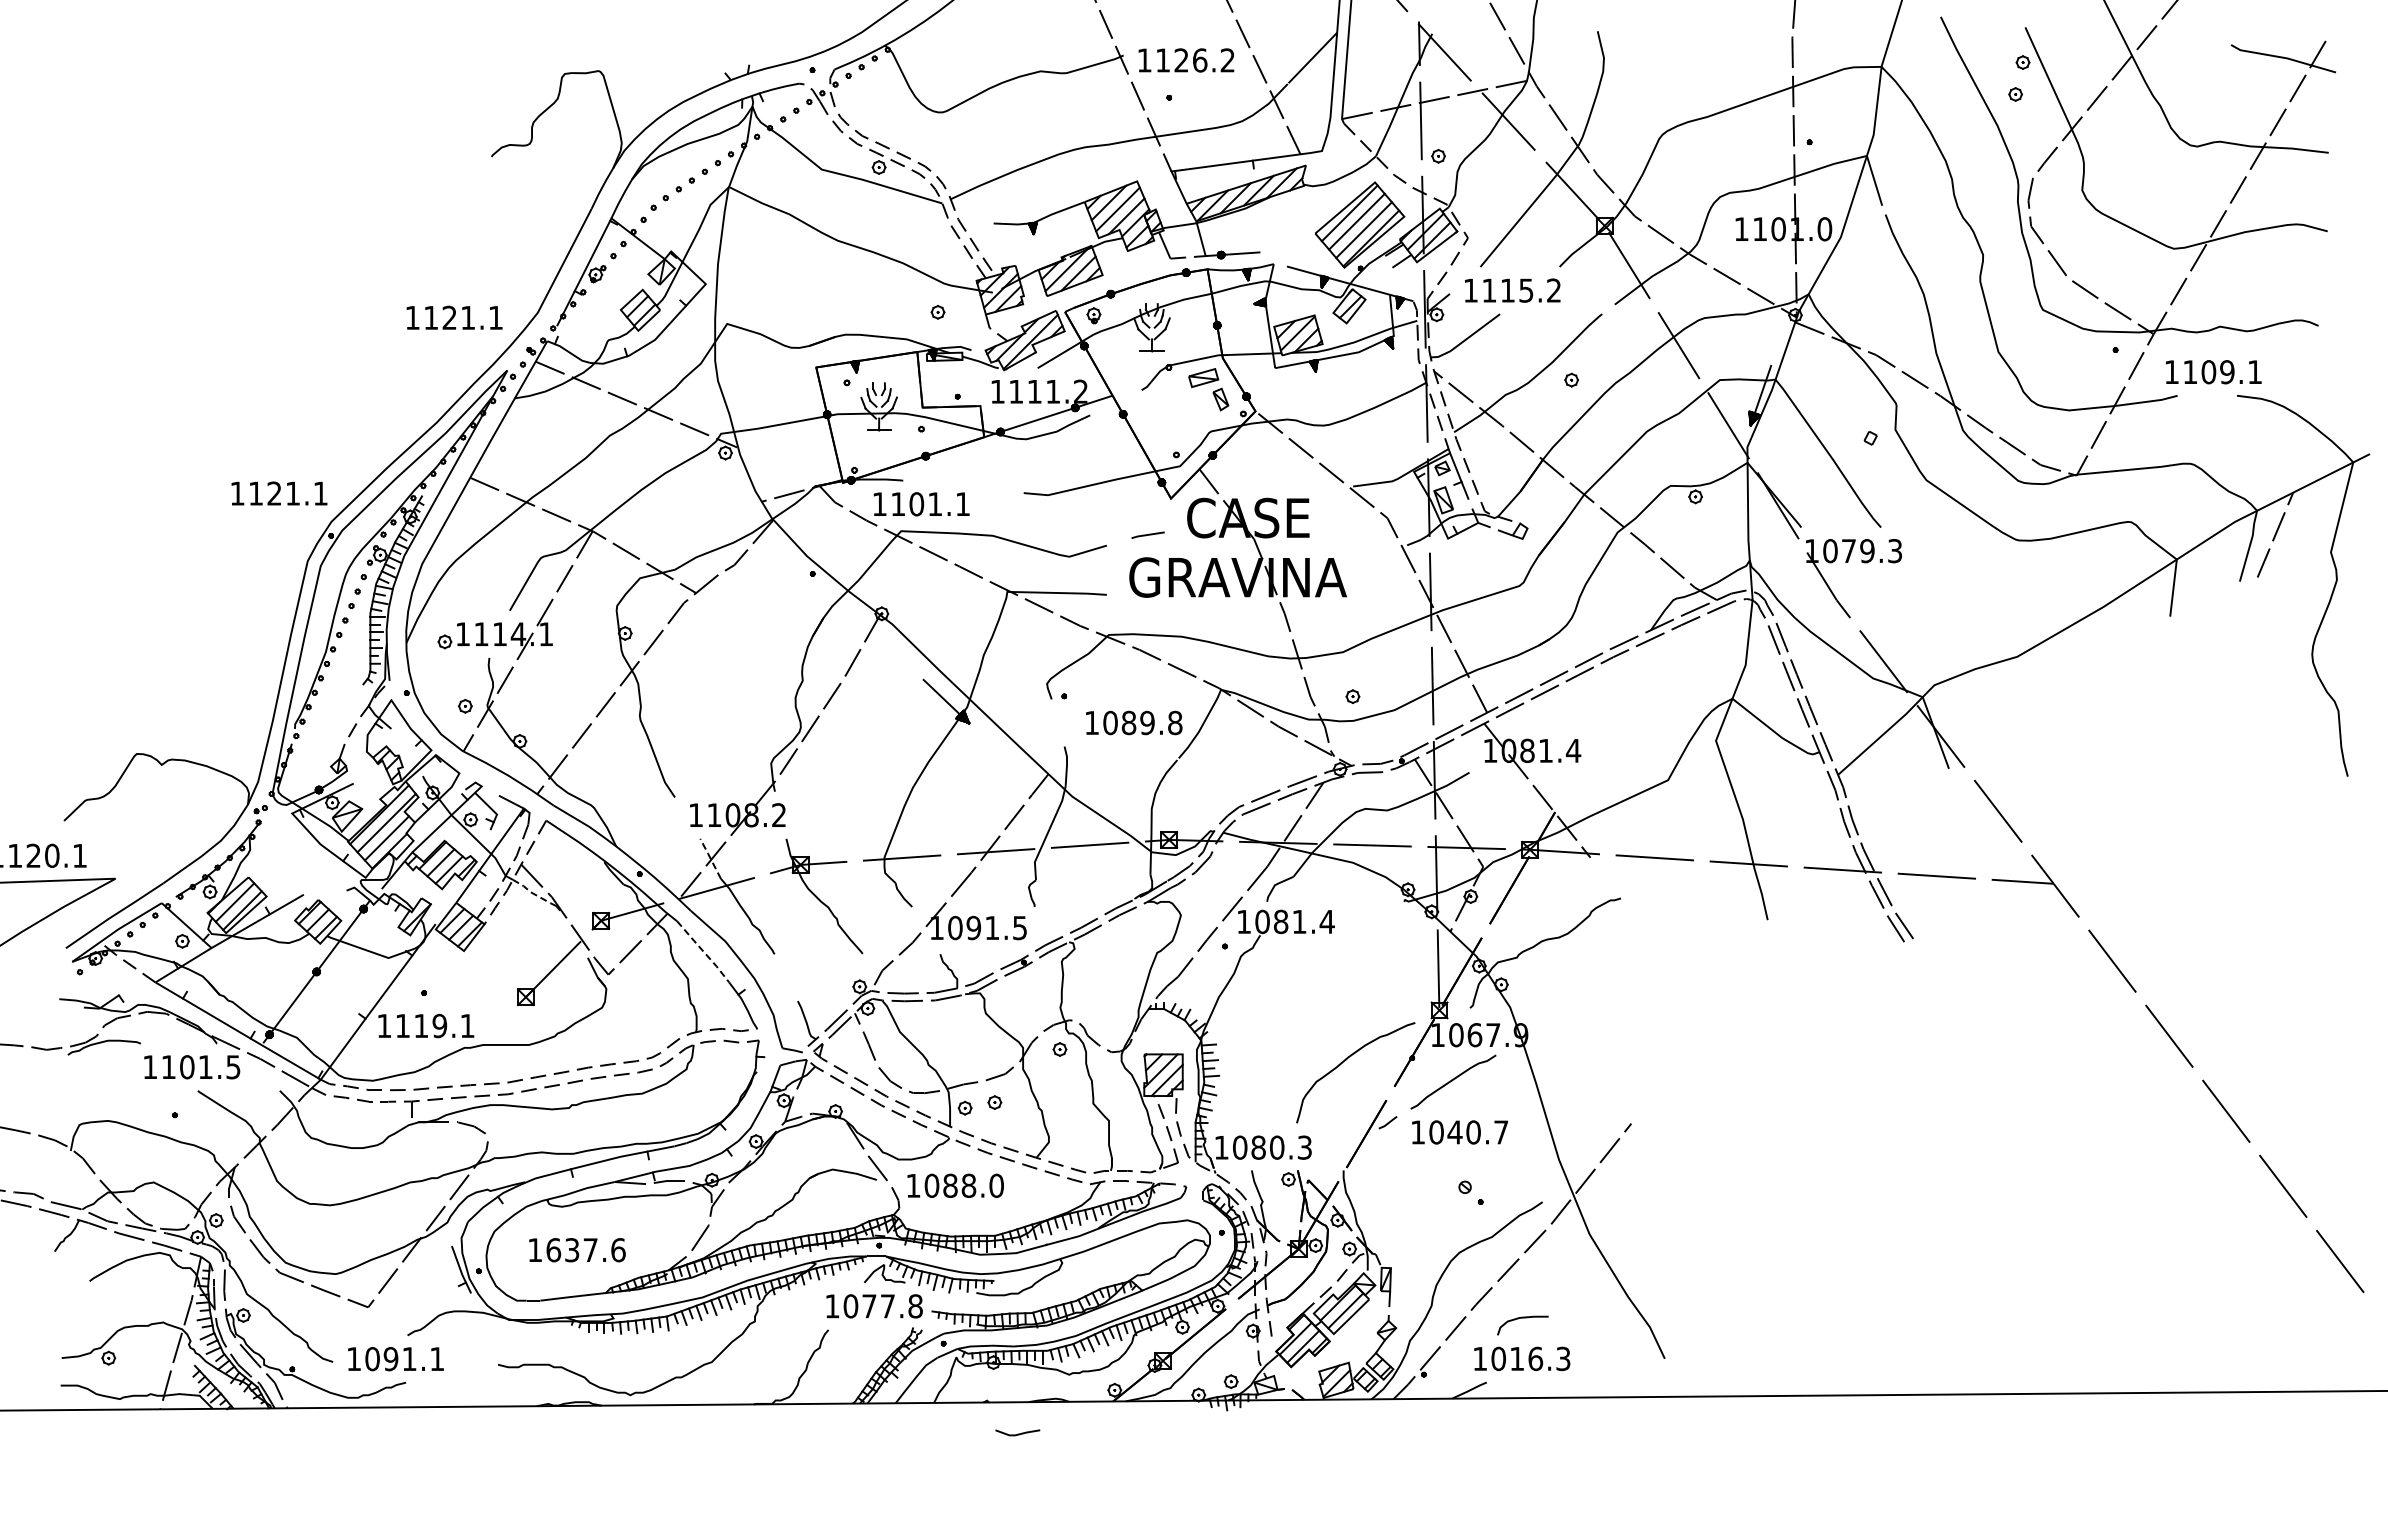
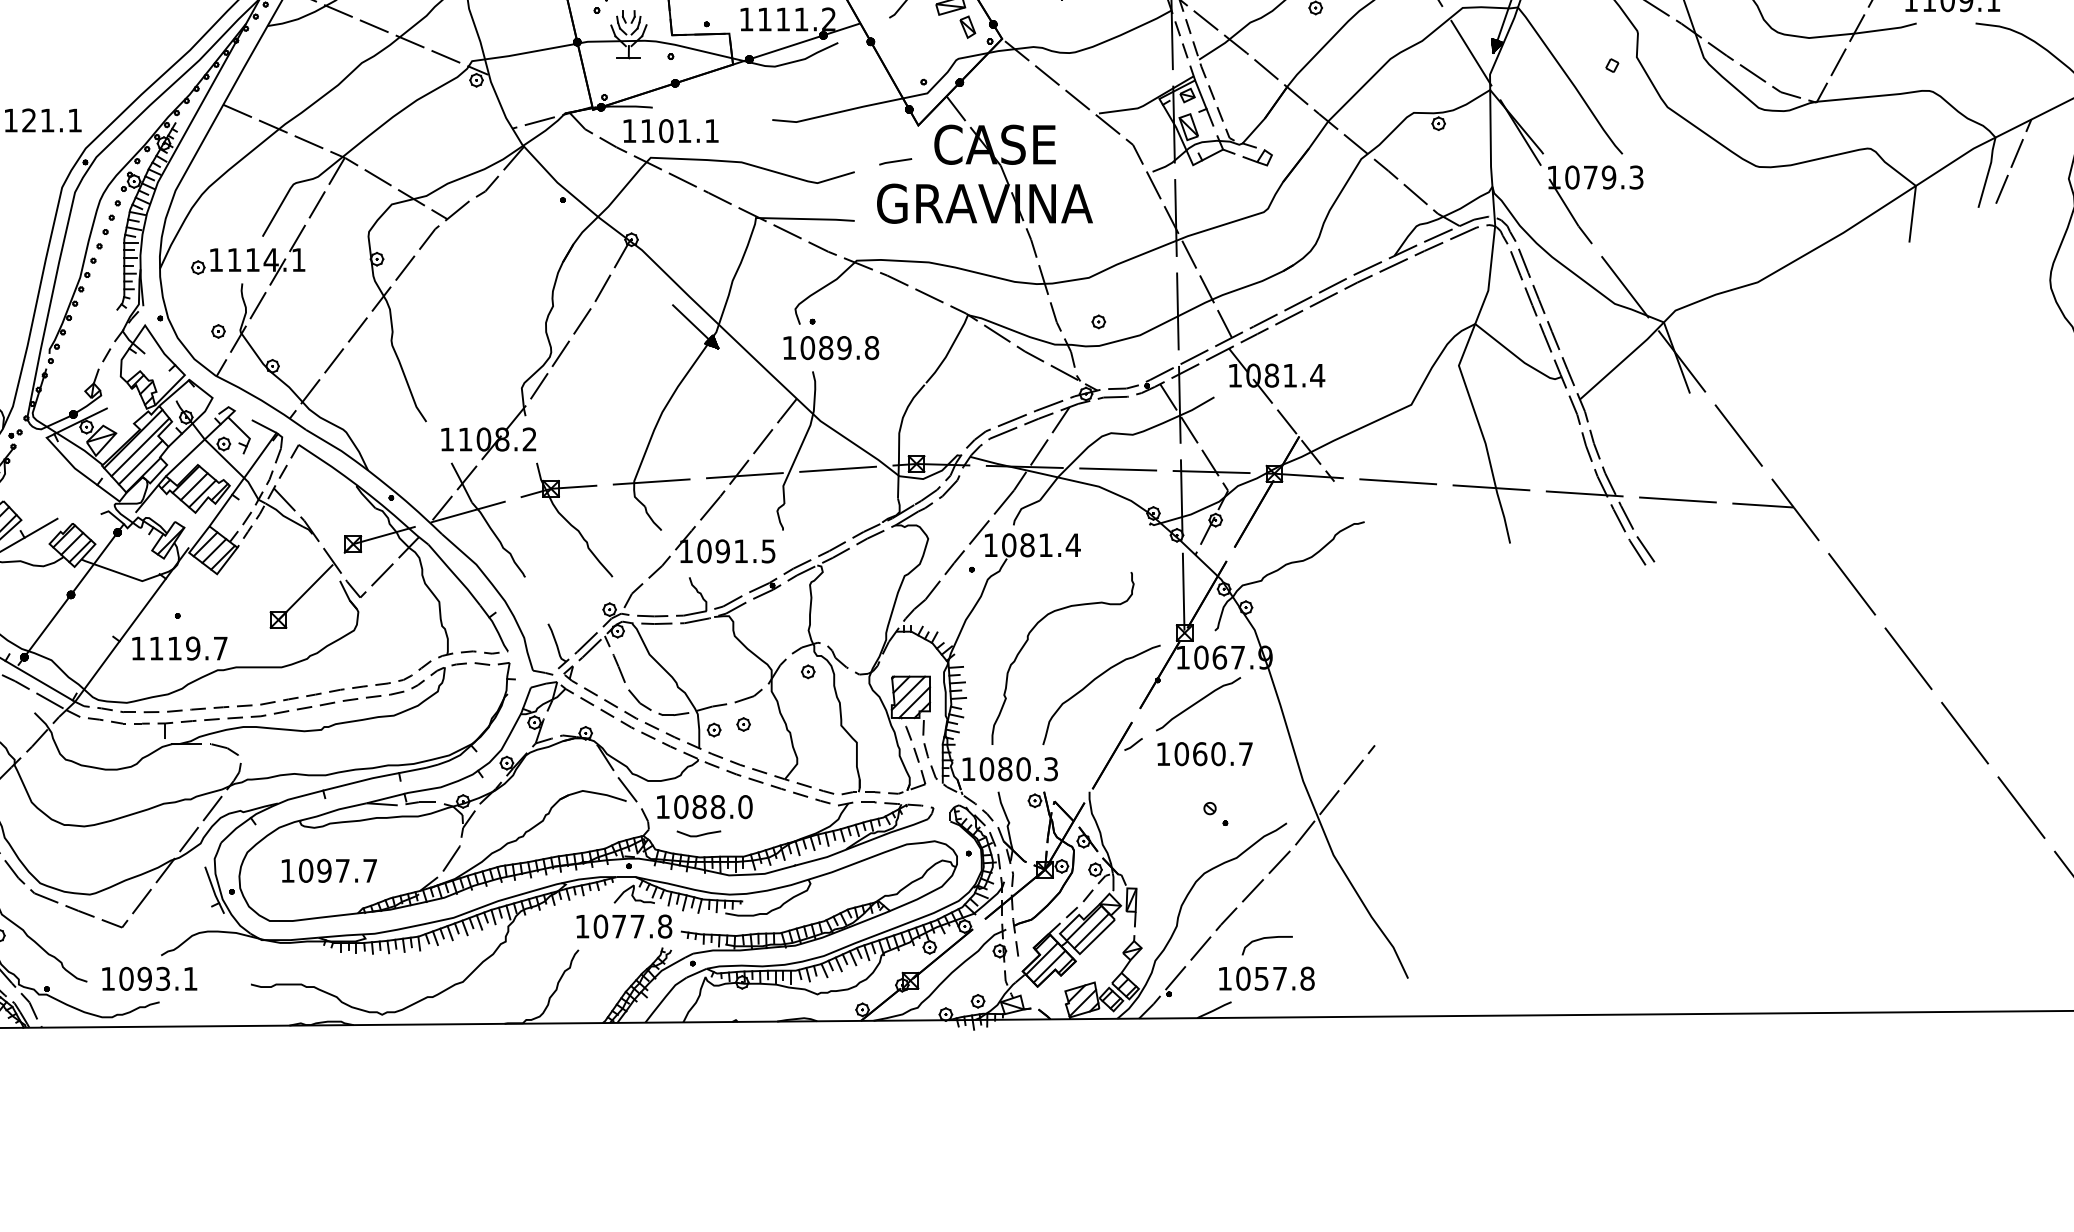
text: (1134, 722) -> (831, 347), moved
line: (710, 857) -> (461, 481), dashed -> solid
line: (530, 892) -> (283, 516), dashed -> solid
line: (703, 952) -> (454, 575), dashed -> solid
curve: (1282, 1017) -> (1028, 640), added
text: (467, 1025) -> (220, 648), 1119.1 -> 1119.7
text: (1454, 1132) -> (1199, 754), 1040.7 -> 1060.7
text: (585, 1250) -> (337, 871), 1637.6 -> 1097.7
text: (1540, 1358) -> (1284, 978), 1016.3 -> 1057.8
text: (409, 1359) -> (163, 979), 1091.1 -> 1093.1
line: (1017, 1433) -> (698, 834), moved

